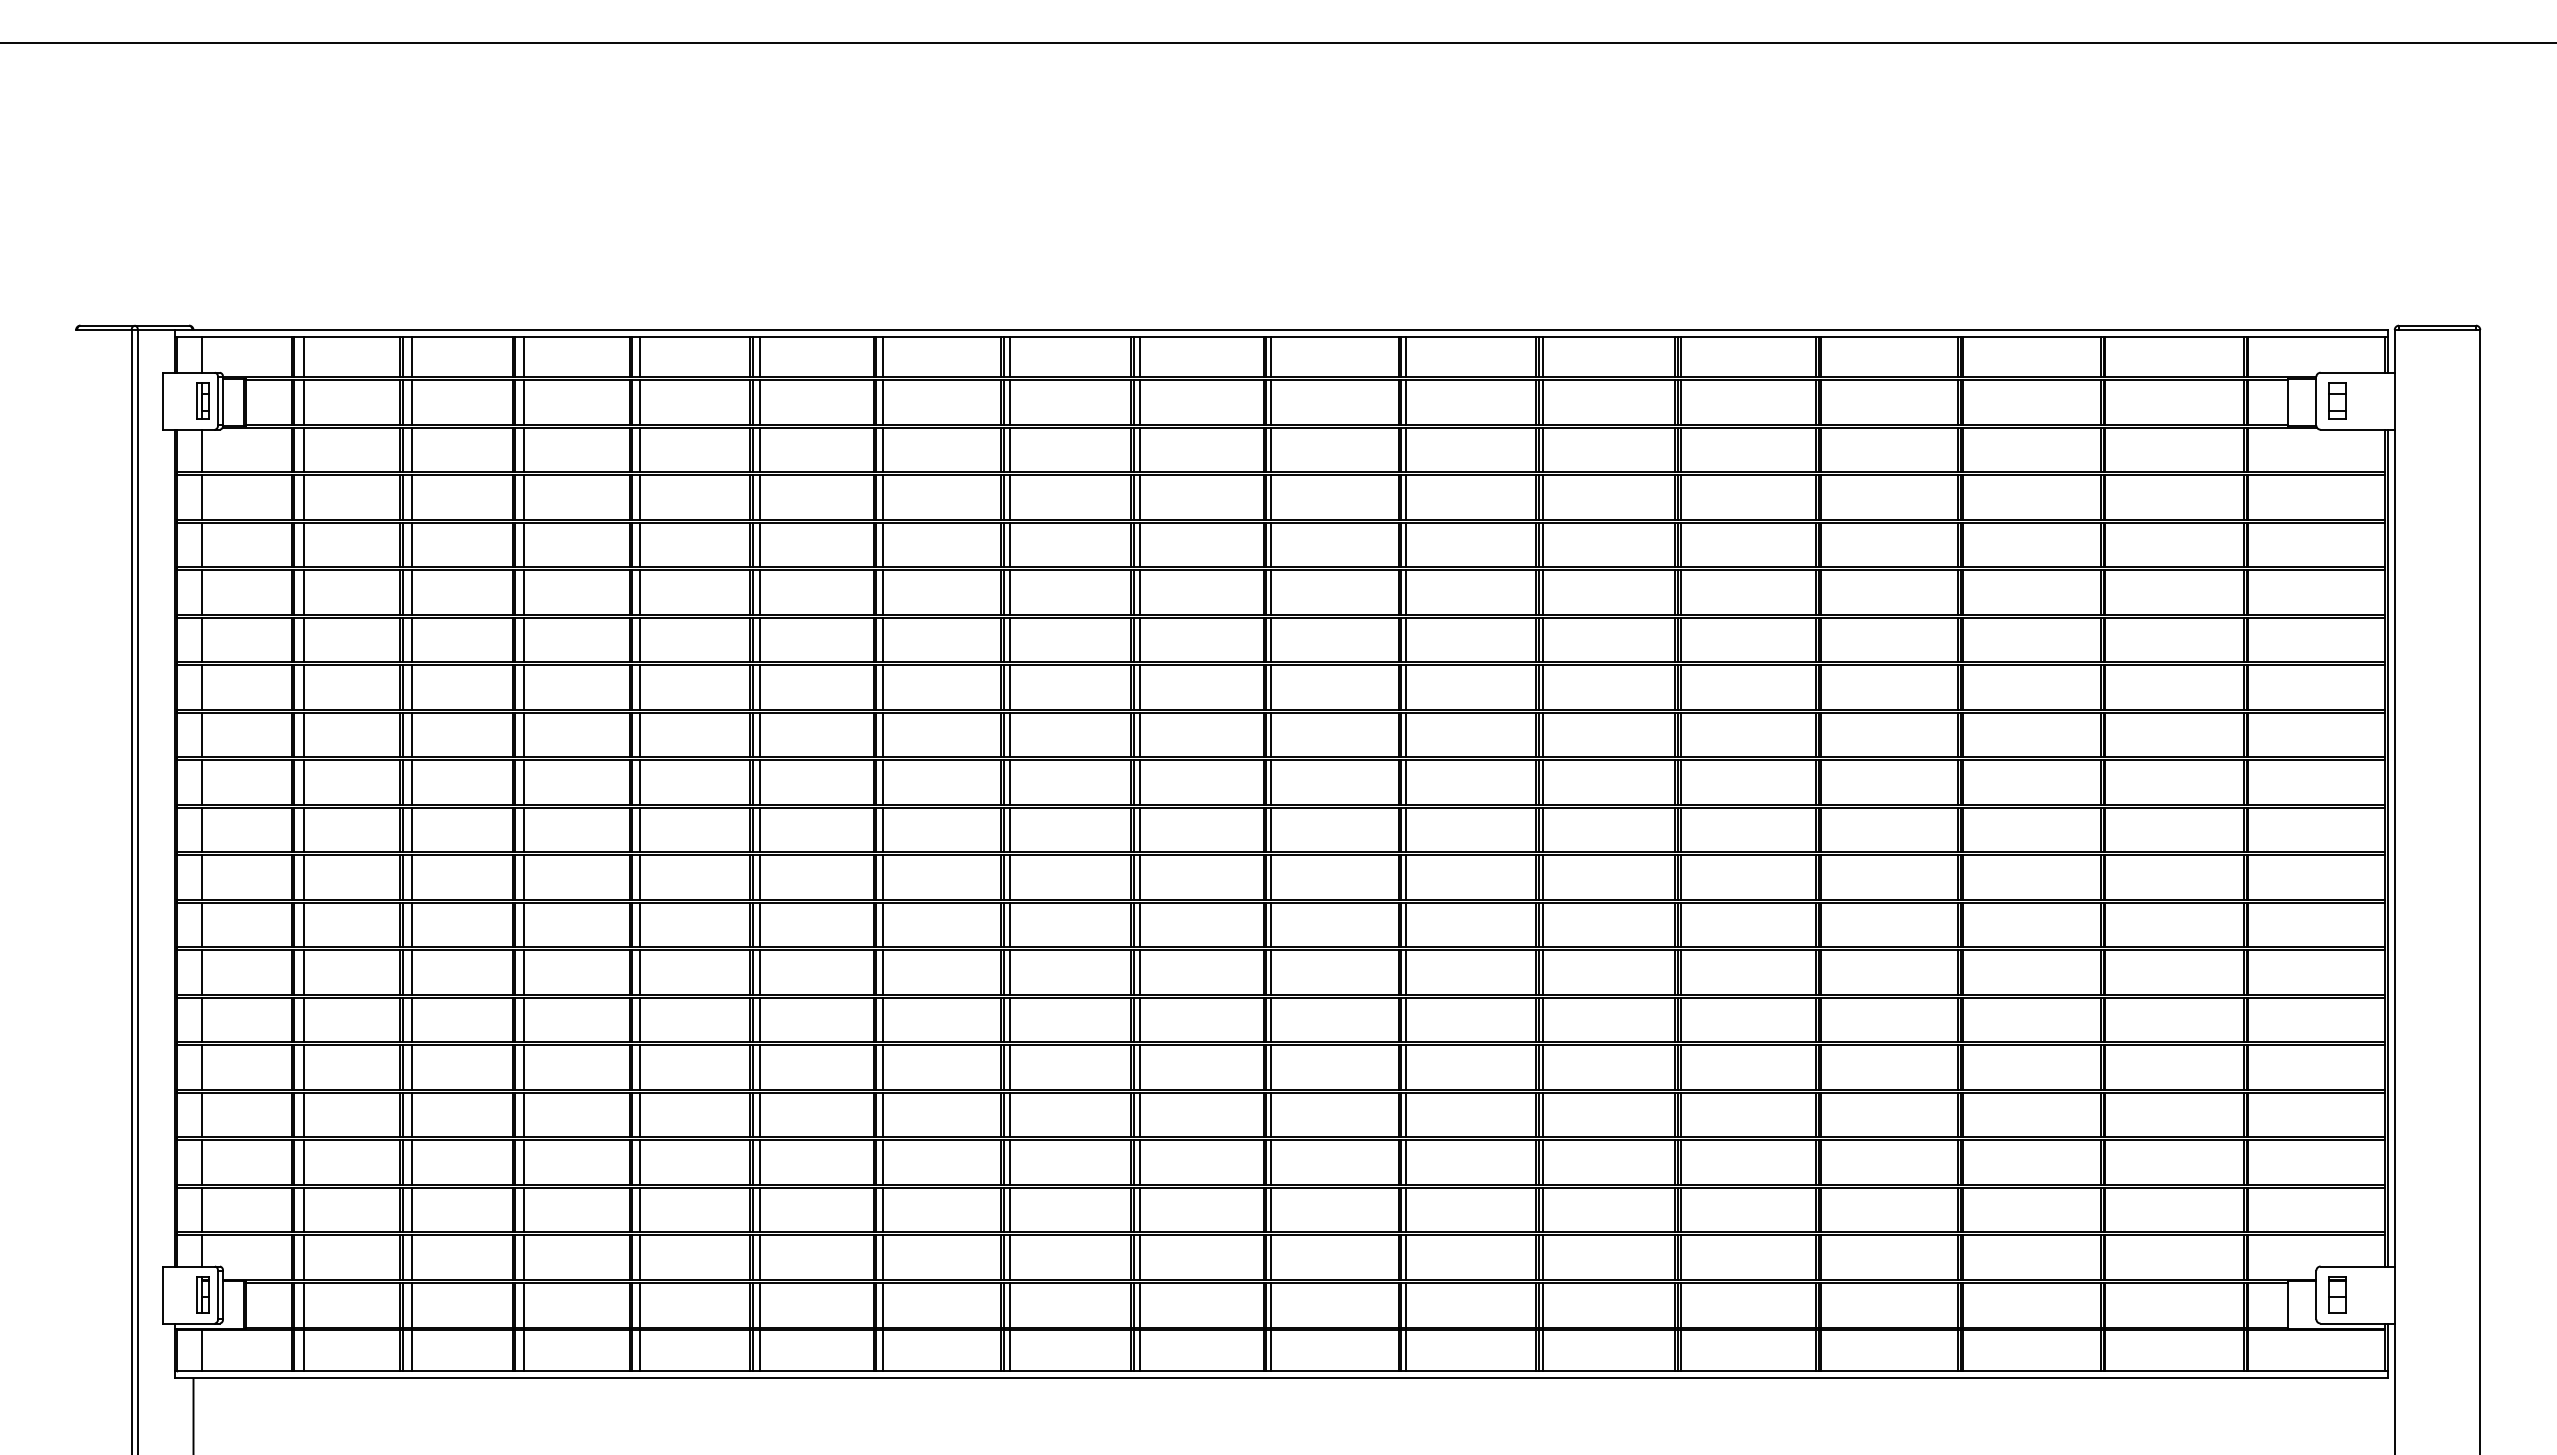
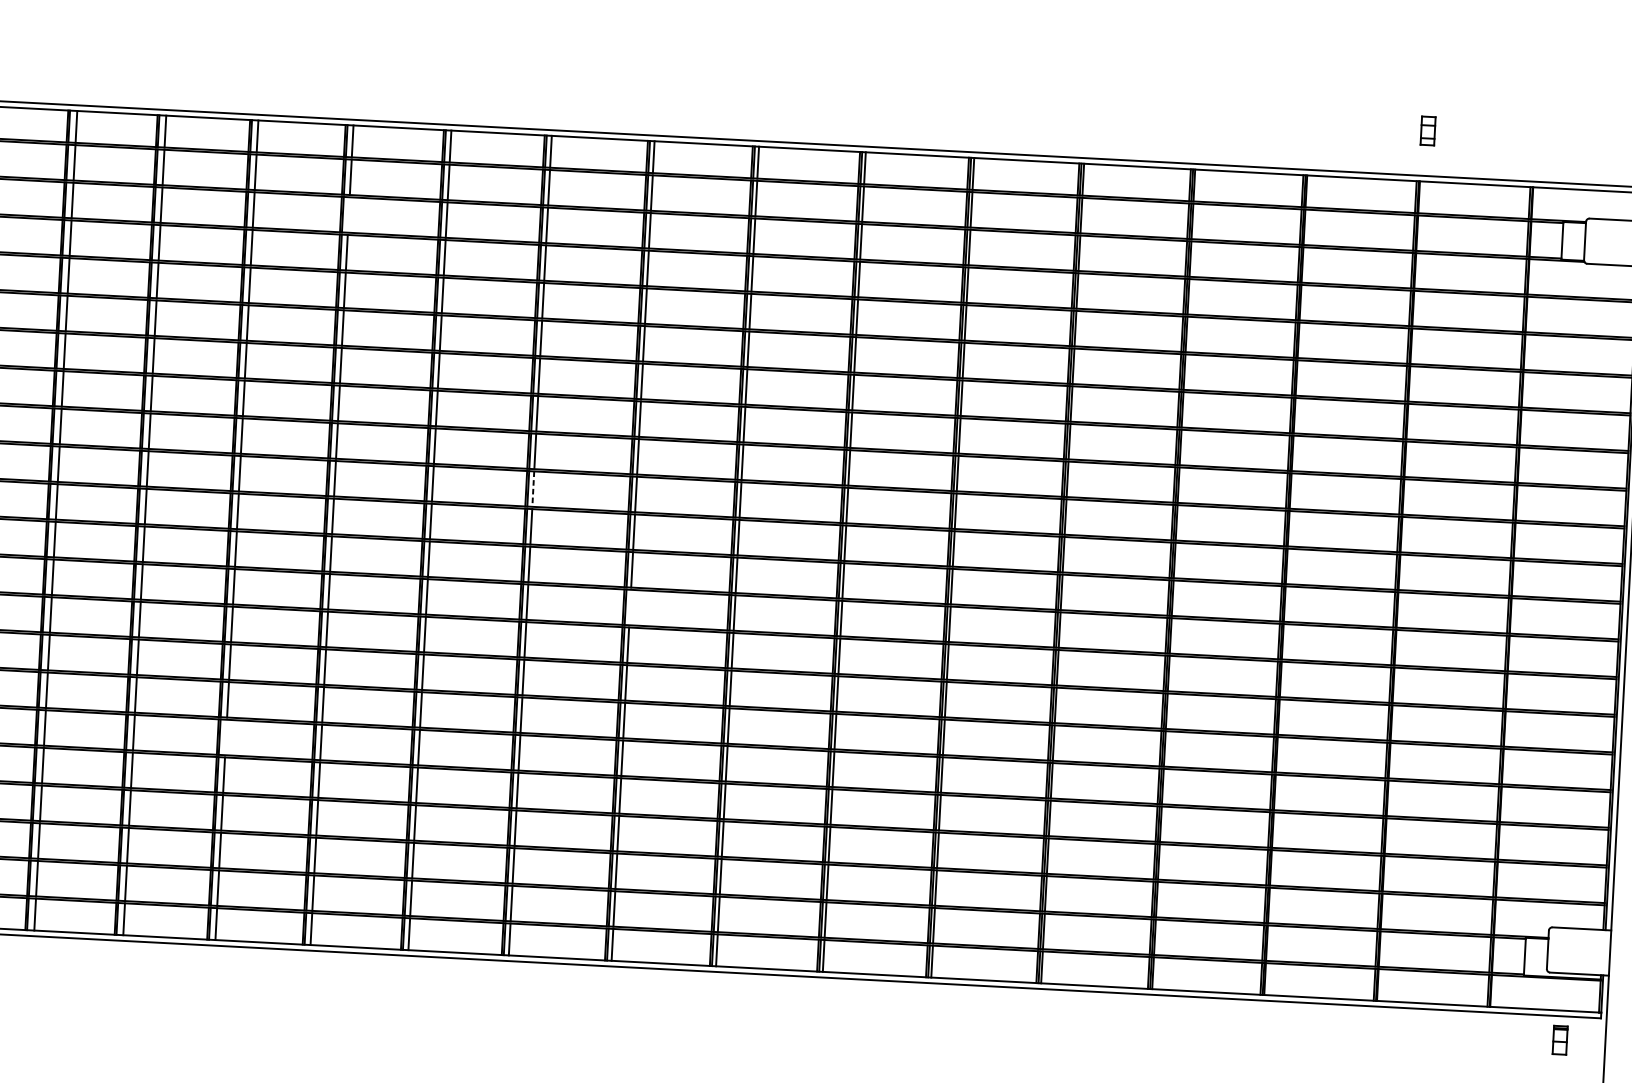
part: (2337, 400) -> (1427, 130), moved
line: (760, 449) -> (349, 214), removed
line: (1010, 783) -> (533, 489), solid -> dashed
line: (1139, 924) -> (630, 607), removed
line: (640, 1114) -> (226, 737), removed
part: (2337, 1294) -> (1560, 1039), moved

